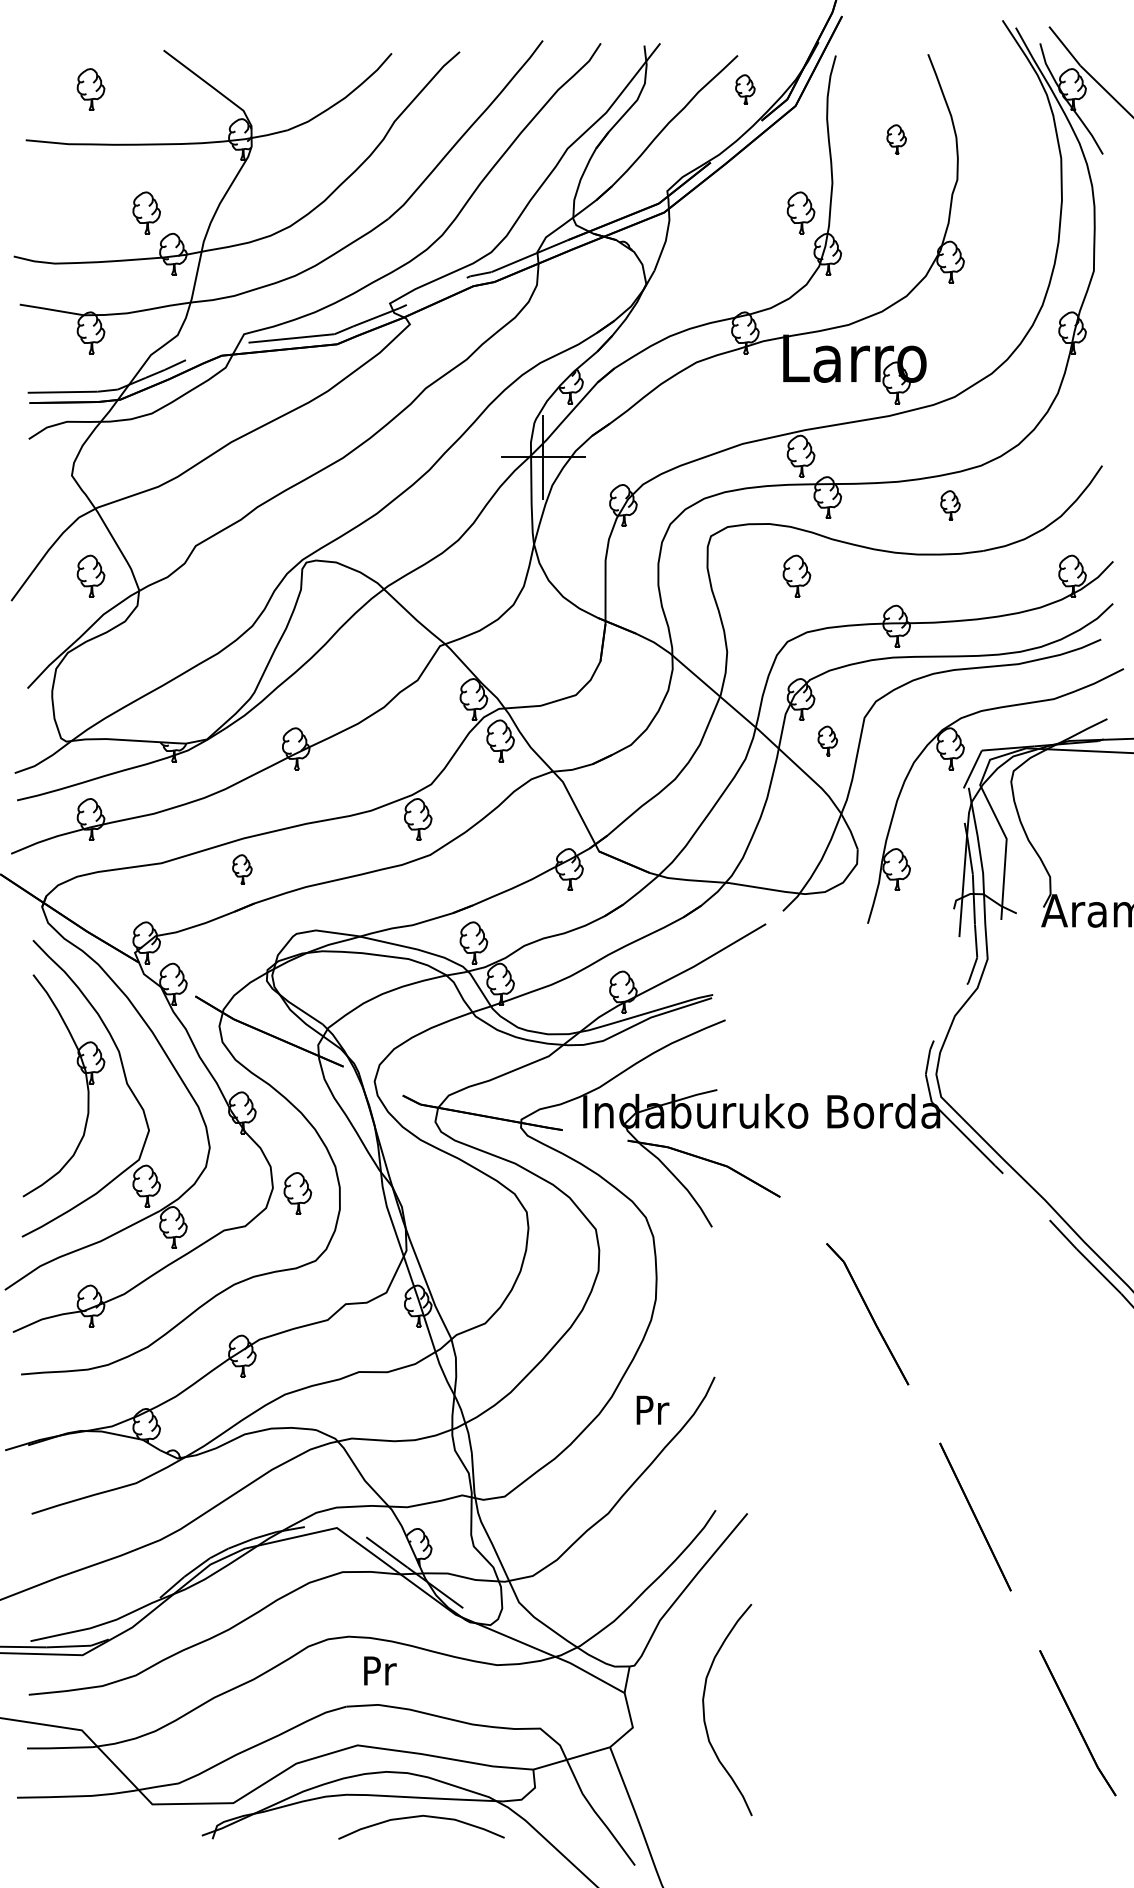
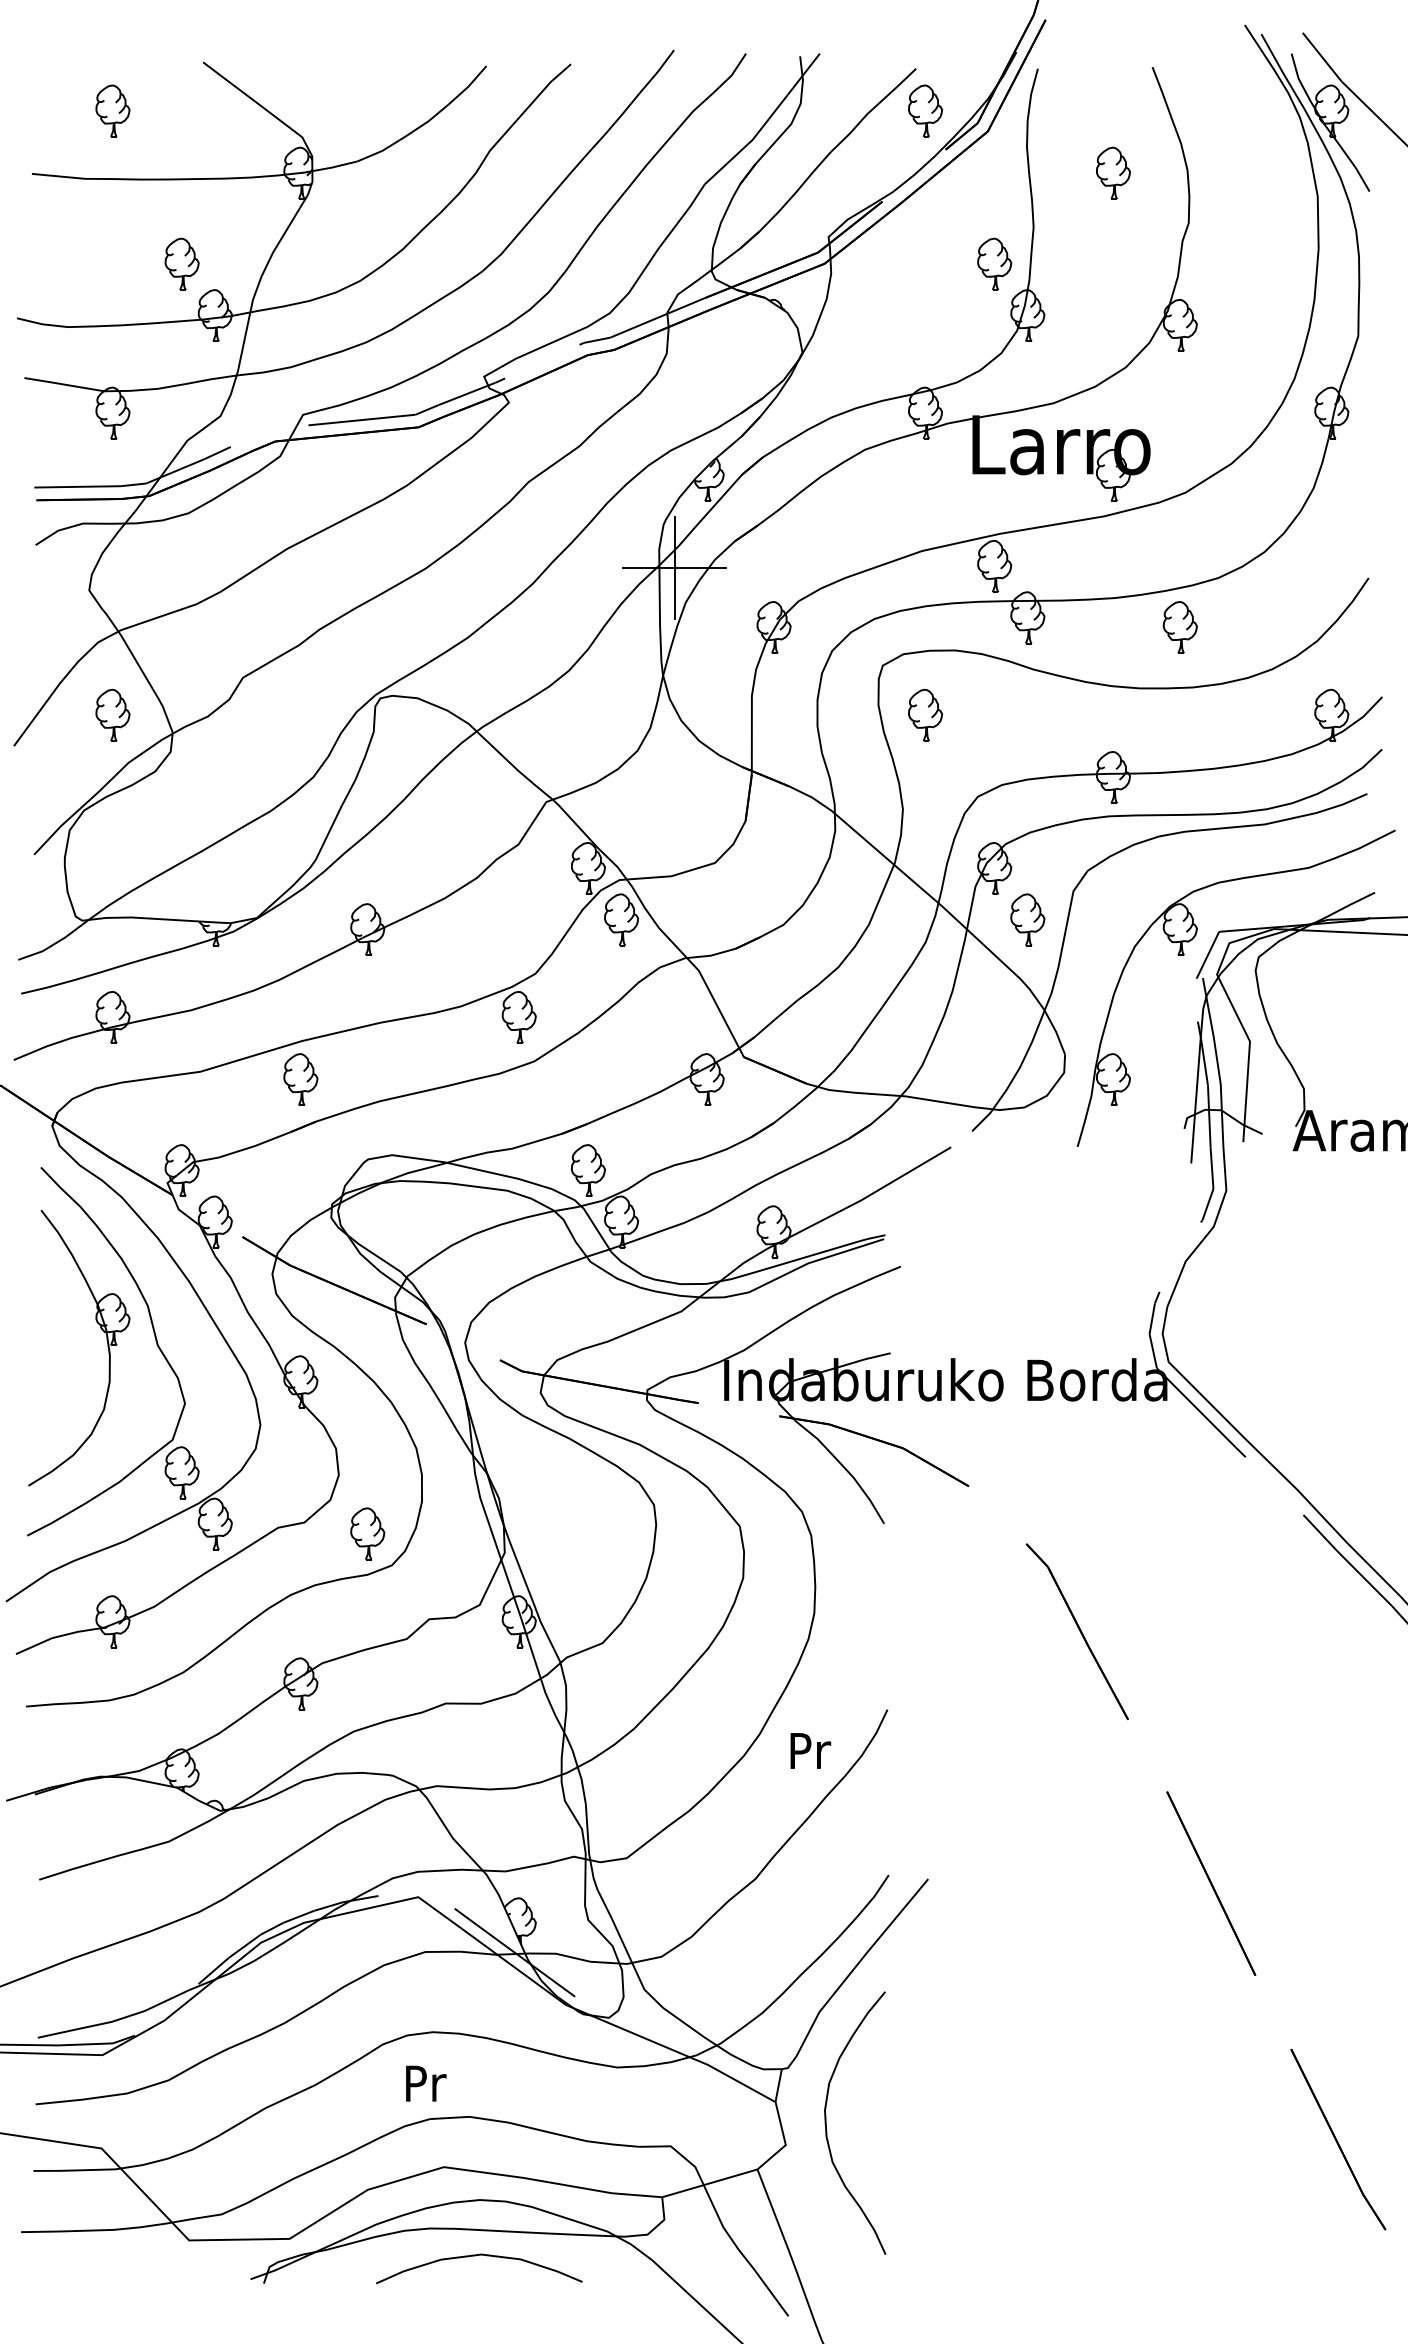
part: (745, 89) -> (925, 110), size x1.43
part: (896, 139) -> (1113, 172), size x1.43
part: (949, 505) -> (1179, 627), size x1.43
part: (796, 575) -> (925, 714), moved
part: (827, 740) -> (1027, 919), size x1.43
part: (242, 869) -> (300, 1079), size x1.43
part: (297, 1193) -> (367, 1533), moved
text: (380, 1670) -> (426, 2083), moved
curve: (704, 1709) -> (826, 2122), moved
curve: (419, 1817) -> (476, 2256), moved

